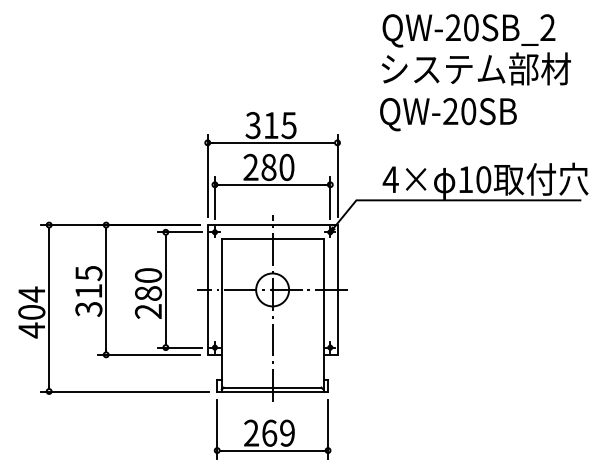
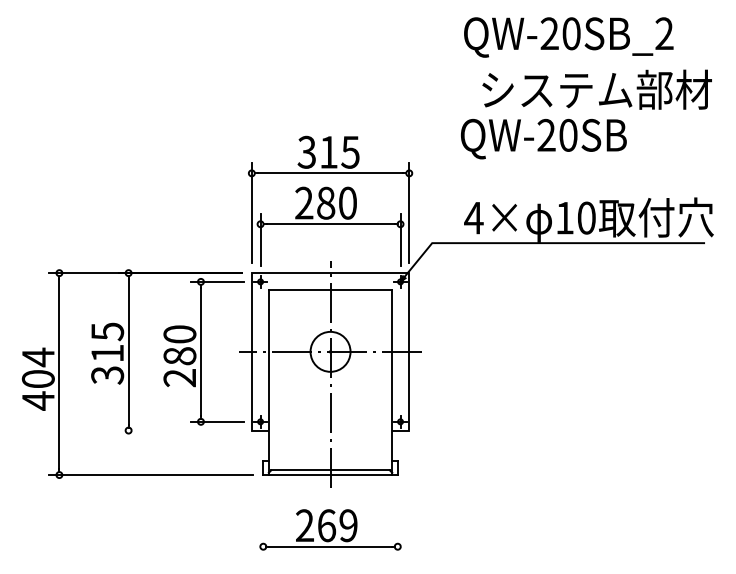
text: (475, 68) -> (596, 89), moved
line: (148, 354) -> (179, 430), removed
line: (217, 428) -> (263, 519), removed
line: (328, 428) -> (398, 519), removed

